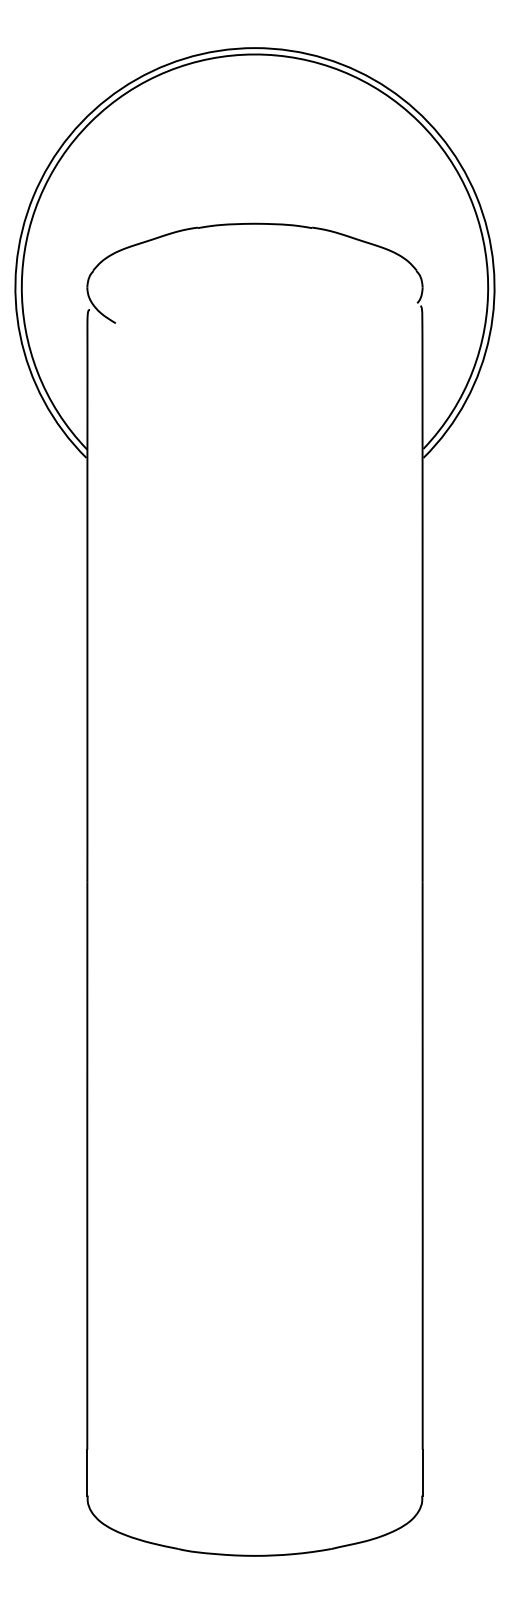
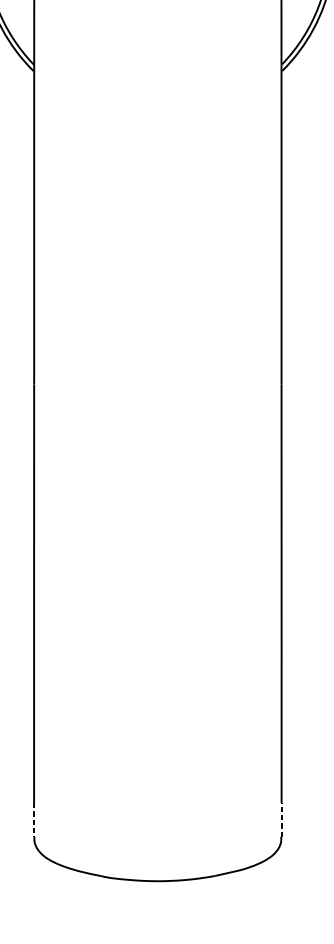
line: (87, 1472) -> (34, 819), solid -> dashed
line: (422, 1472) -> (281, 819), solid -> dashed

